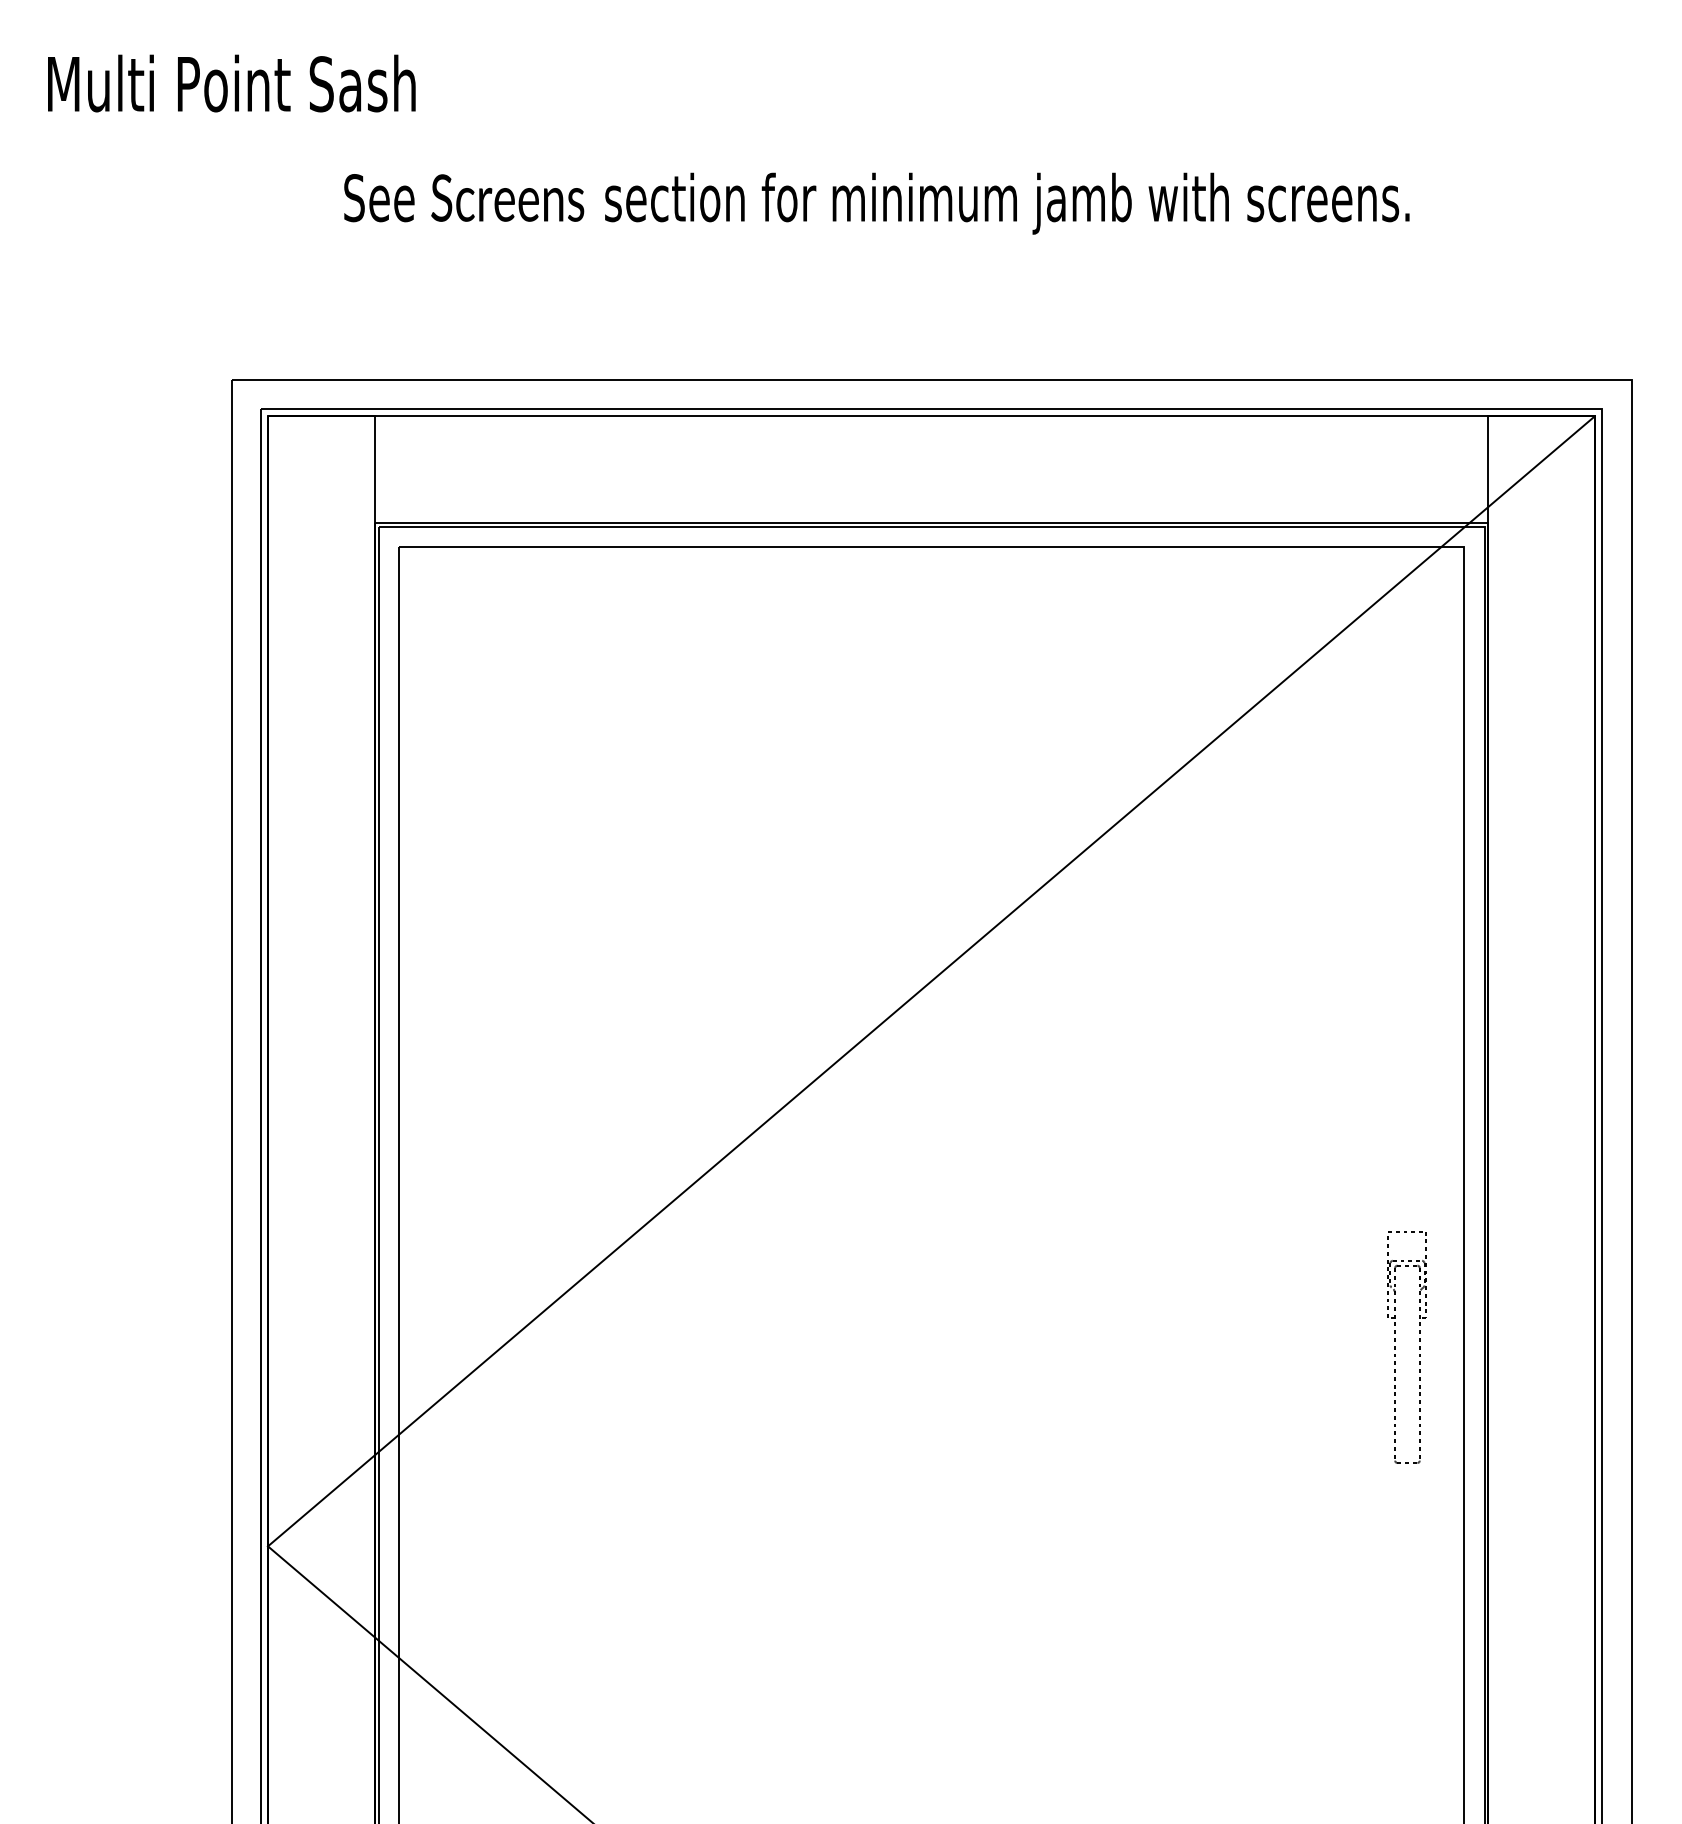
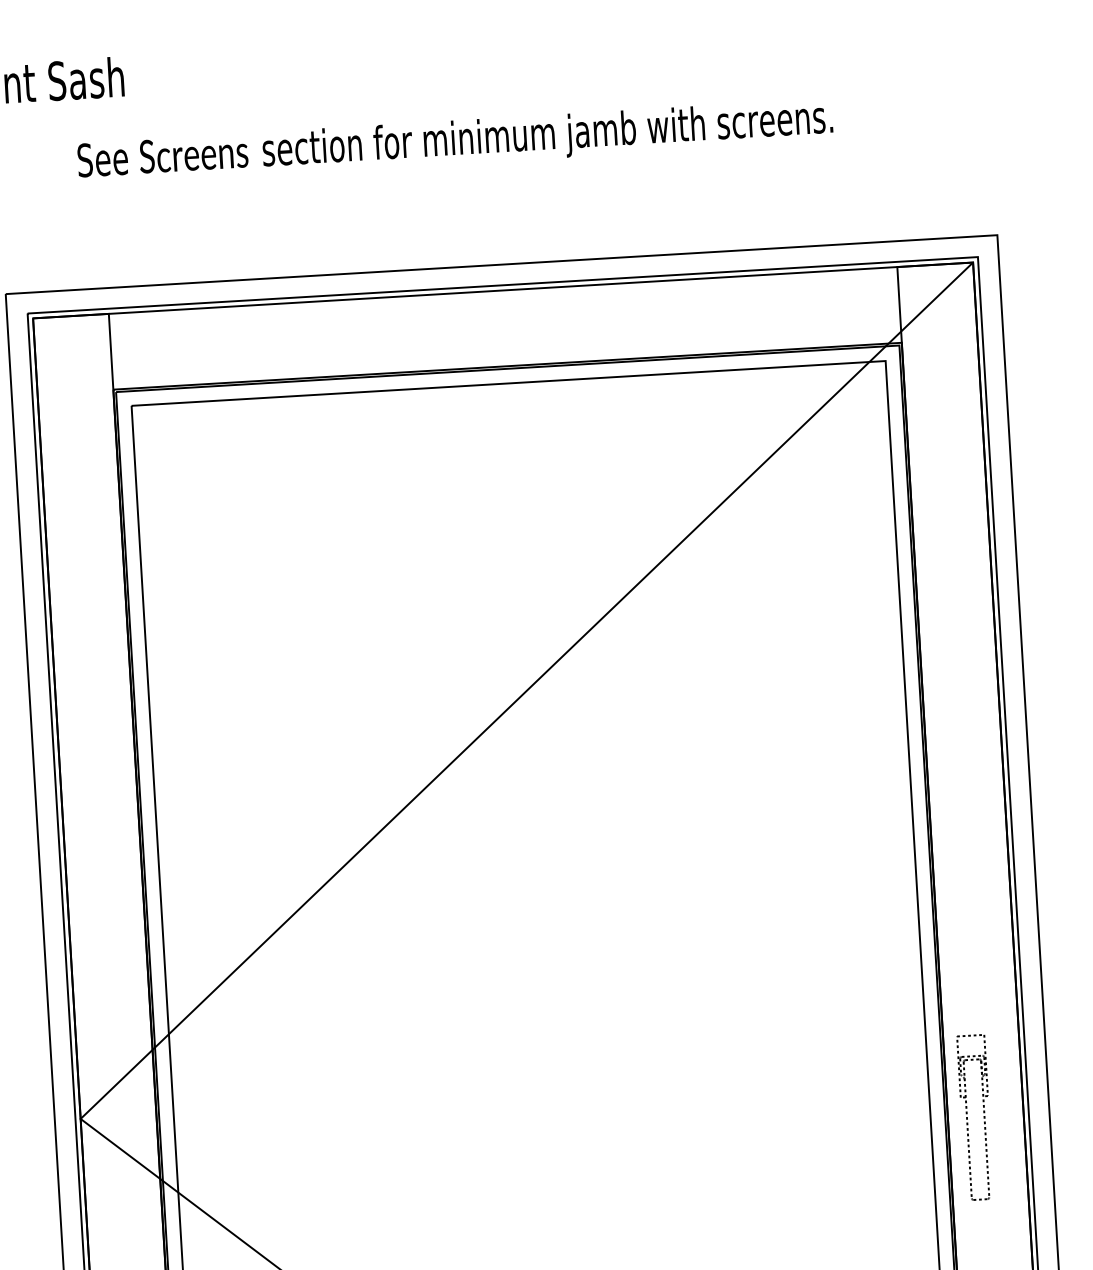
part: (1395, 1347) -> (967, 1118), moved

